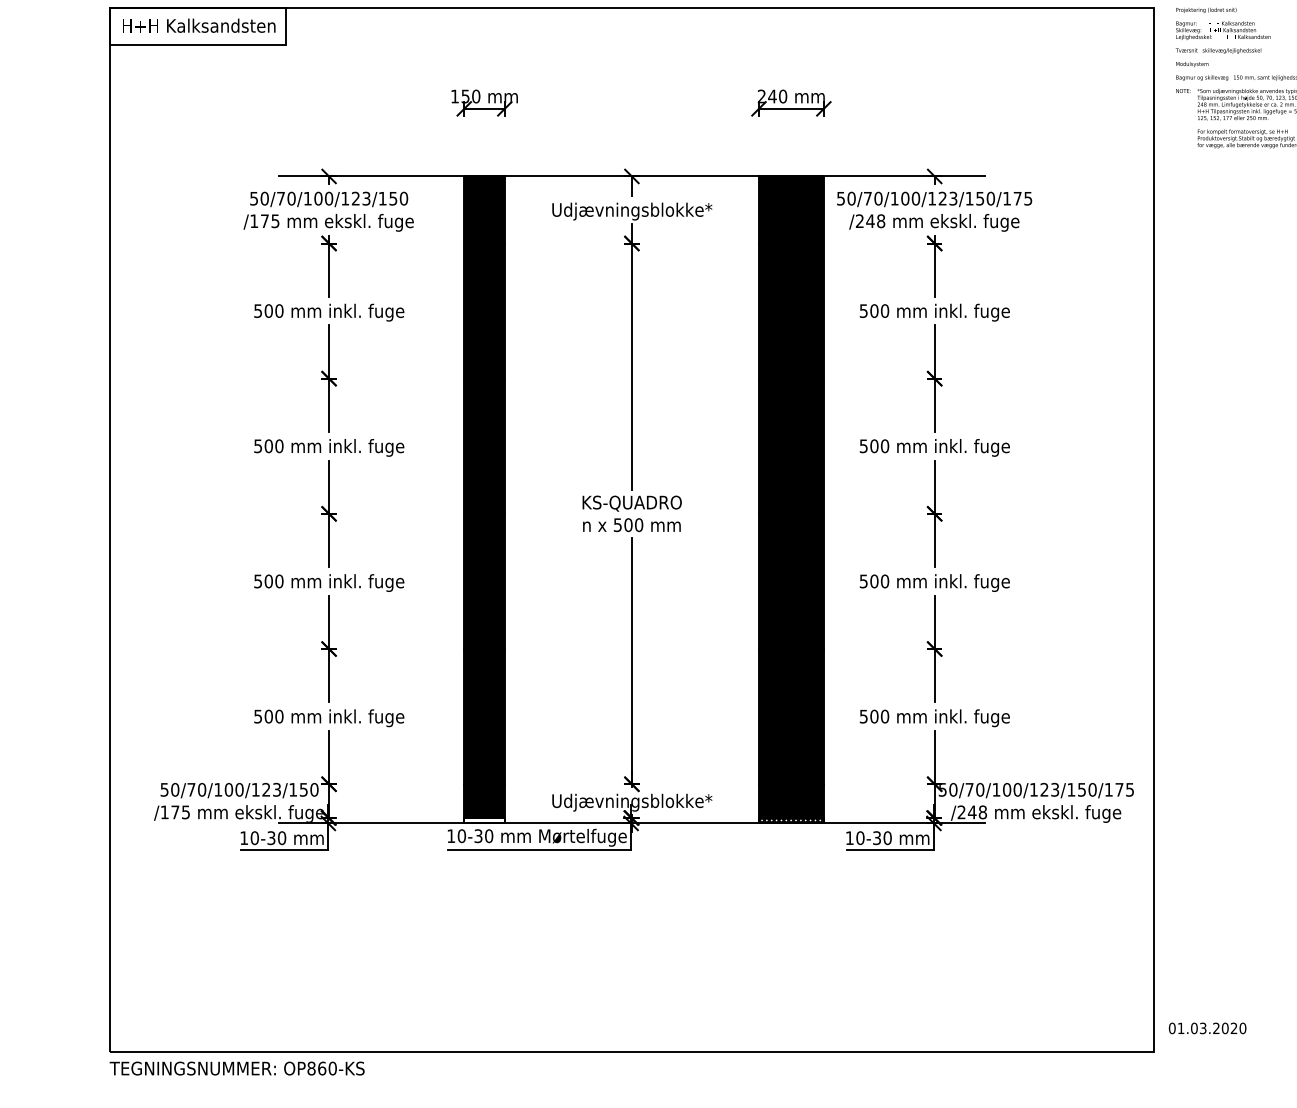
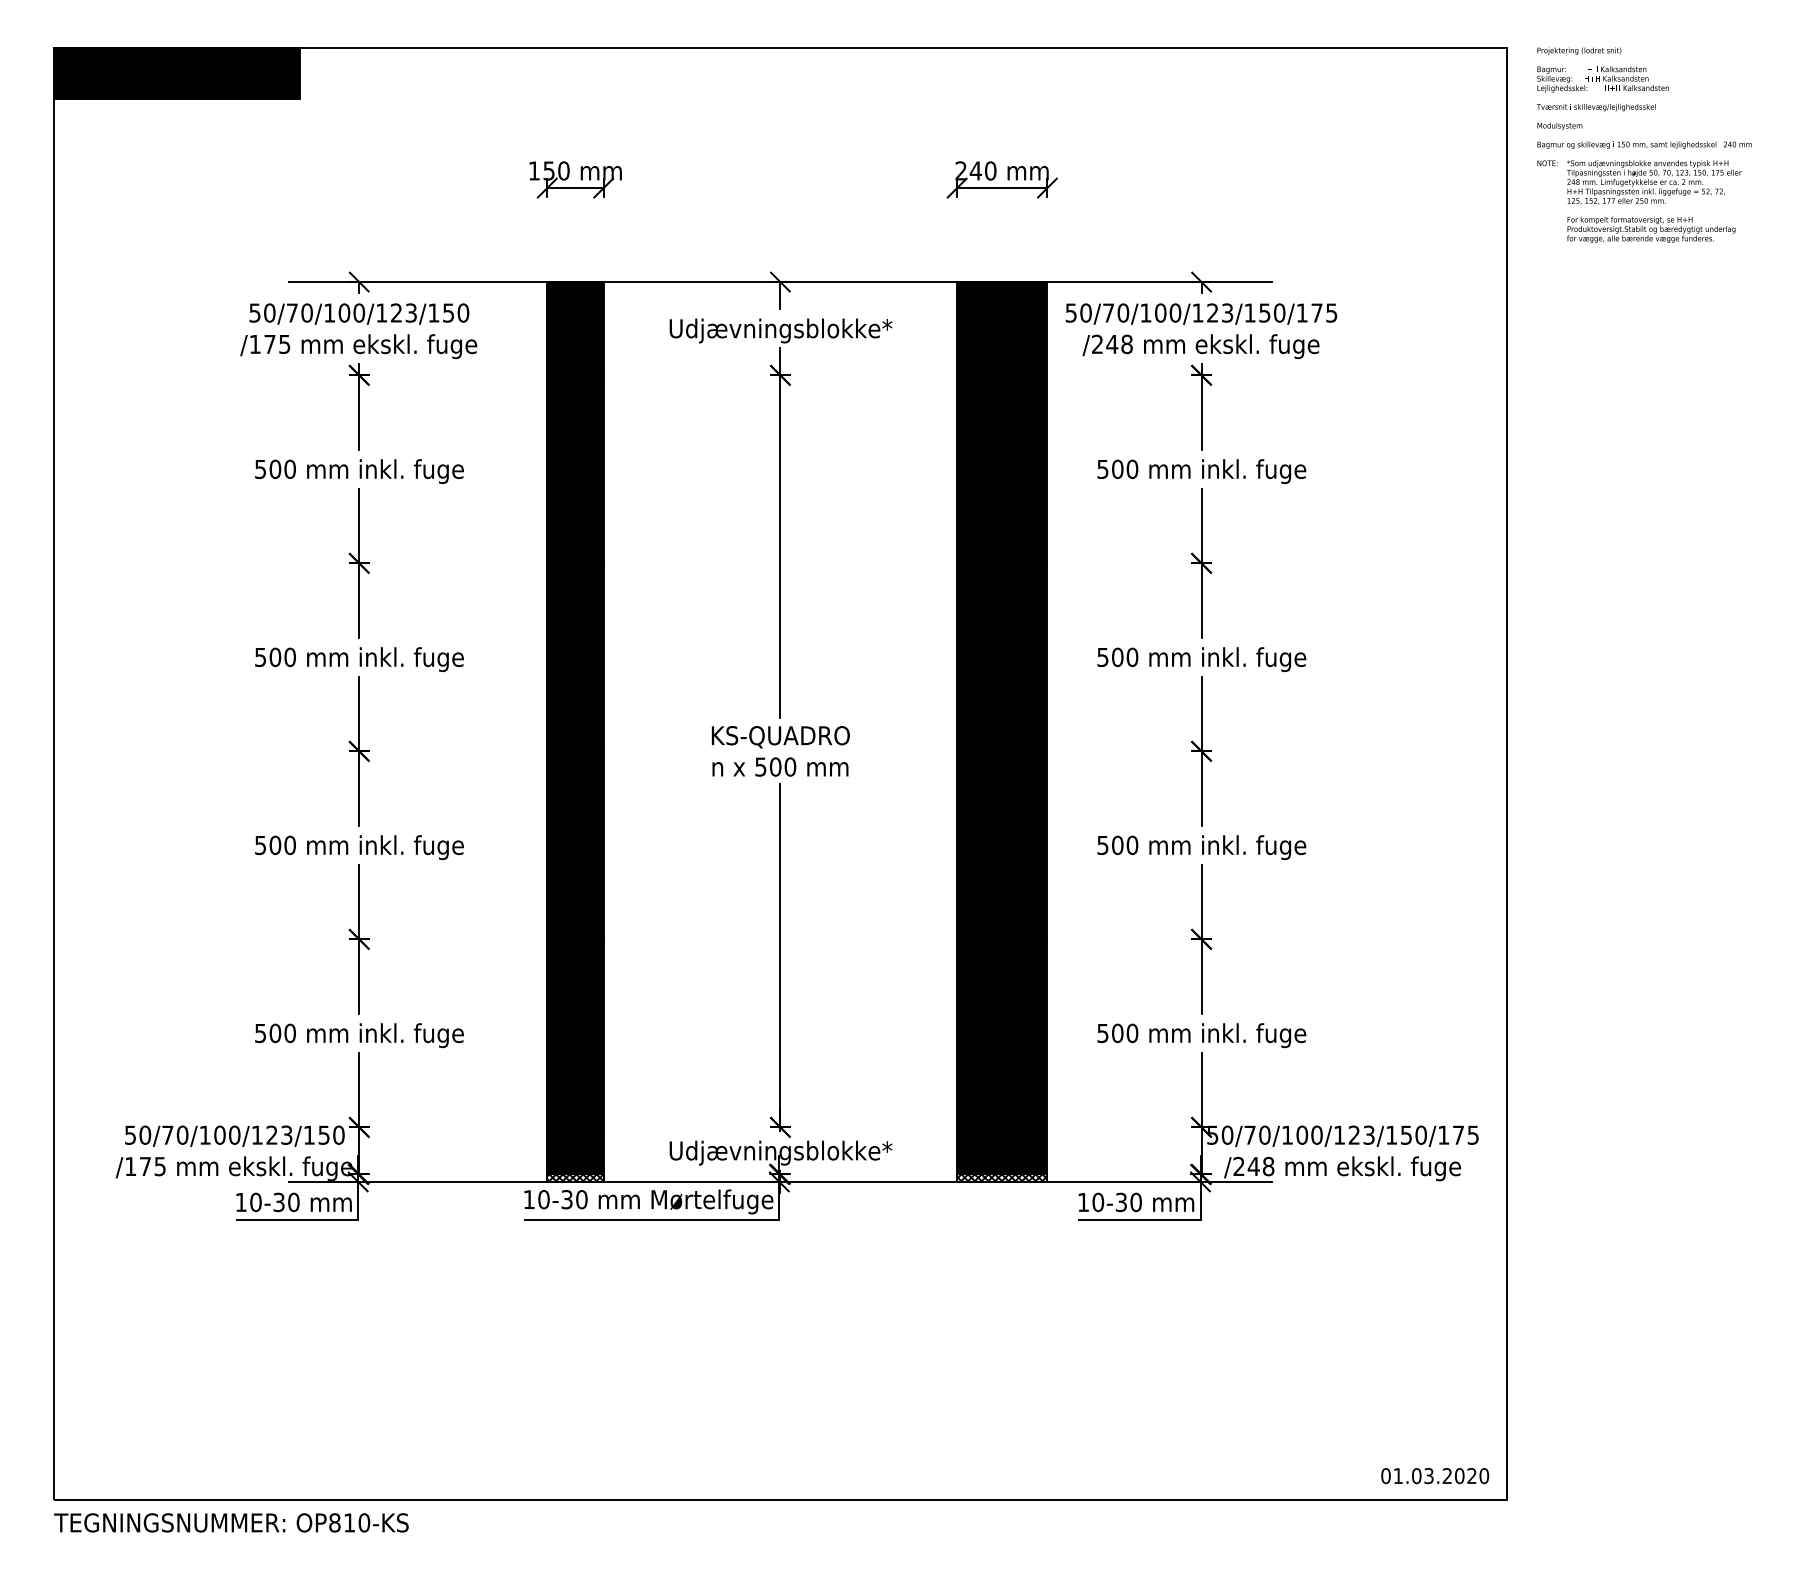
fill: (197, 25) -> (176, 72), added
hatch: (484, 820) -> (575, 1177), added
text: (1207, 1028) -> (1435, 1476), moved
text: (322, 1068) -> (349, 1522), OP860-KS -> OP810-KS

